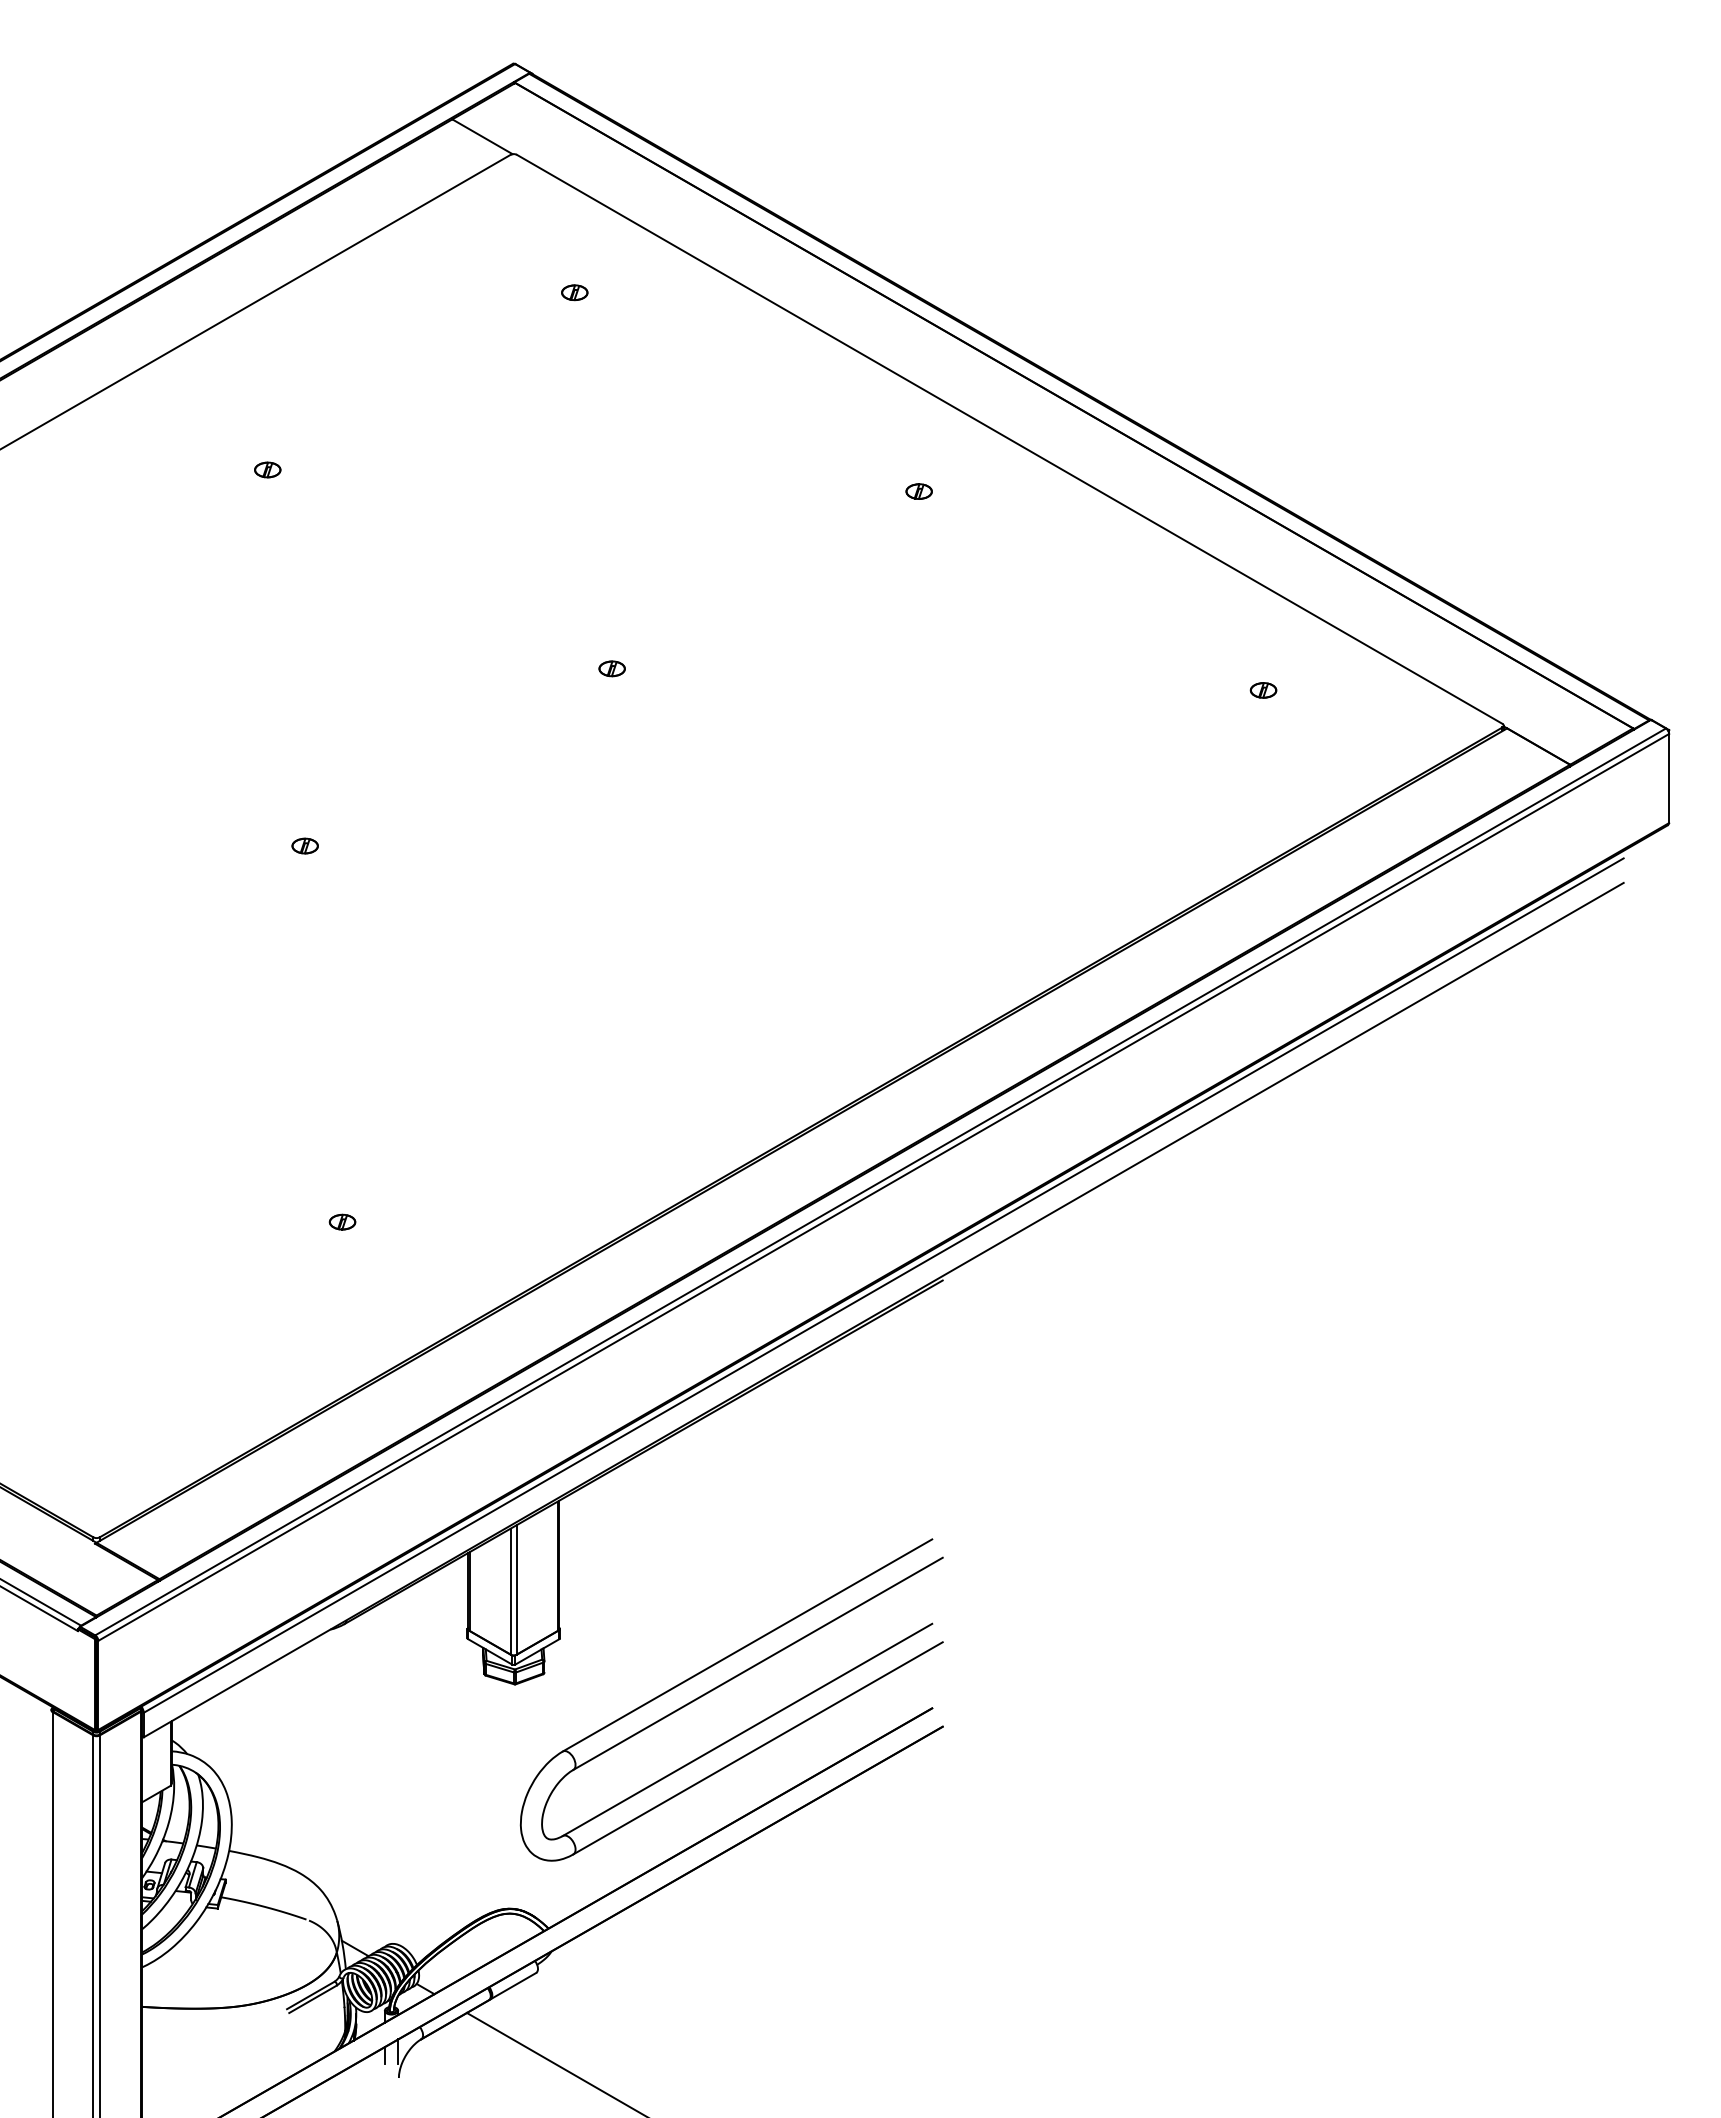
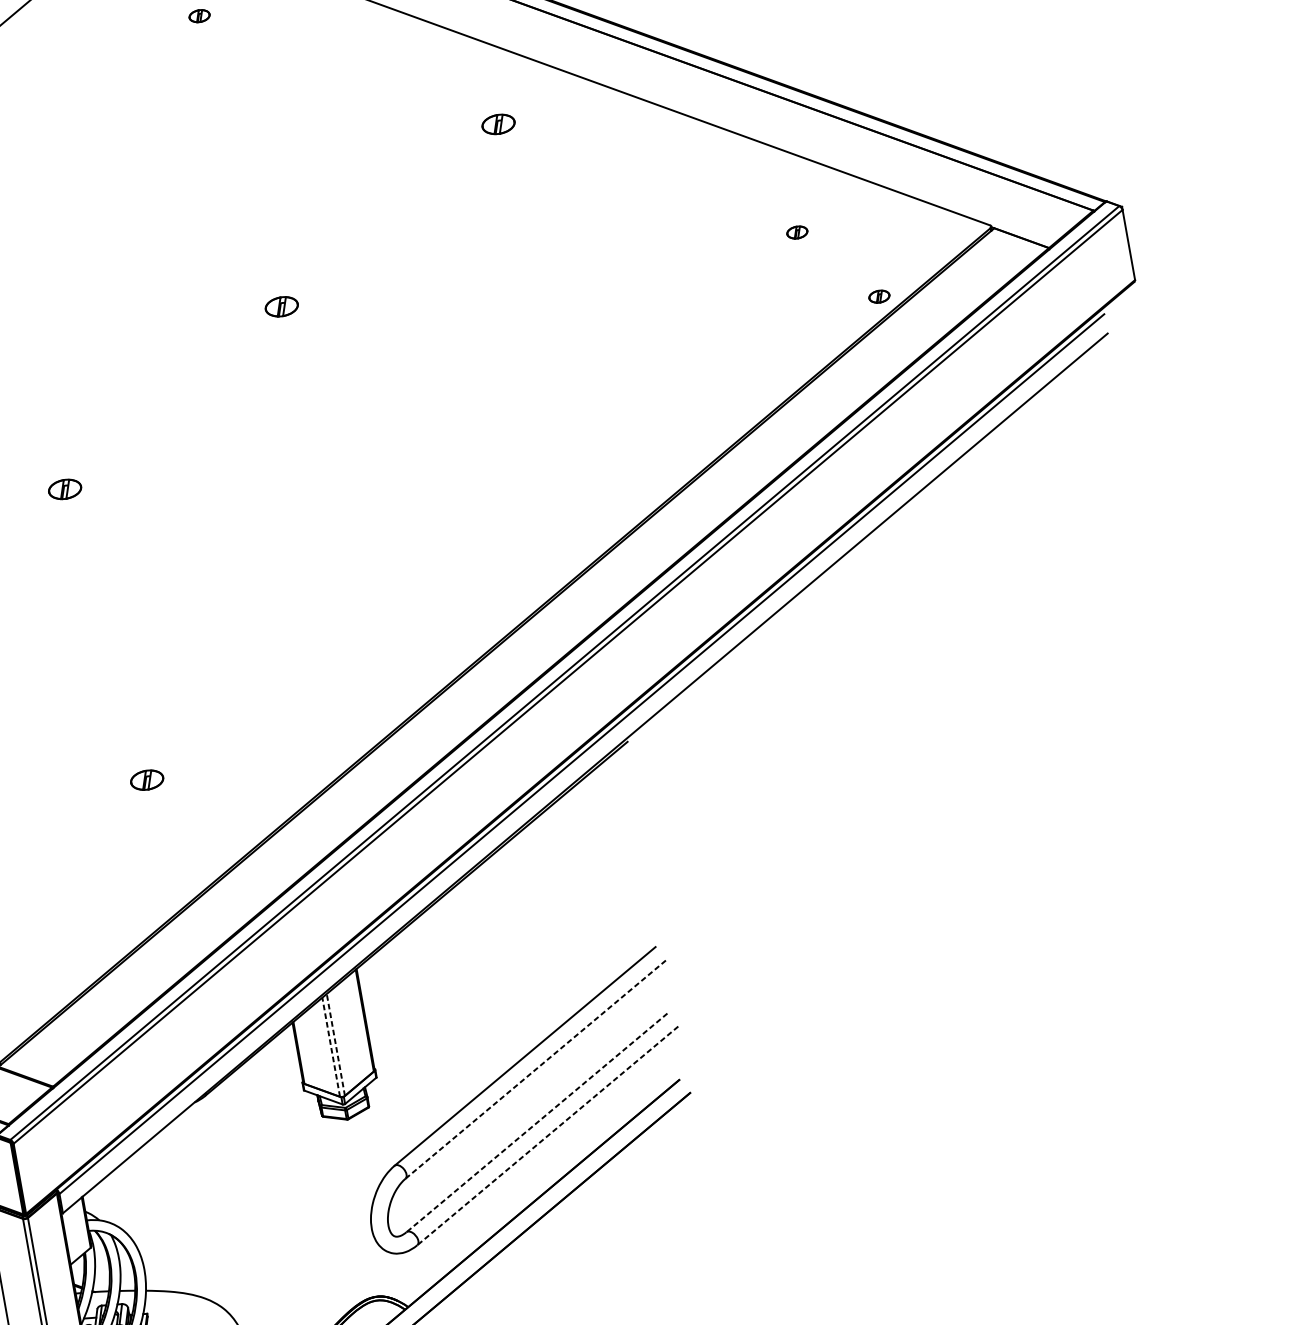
part: (918, 491) -> (497, 124), size x1.6
part: (611, 668) -> (281, 306), size x1.6
part: (1350, 787) -> (879, 296), added
part: (304, 845) -> (64, 489), size x1.6
part: (342, 1221) -> (146, 779), size x1.6
line: (516, 1589) -> (335, 1044), solid -> dashed
line: (510, 1591) -> (331, 1047), solid -> dashed
line: (758, 1663) -> (536, 1069), solid -> dashed
line: (747, 1729) -> (536, 1122), solid -> dashed
line: (758, 1748) -> (548, 1135), solid -> dashed

